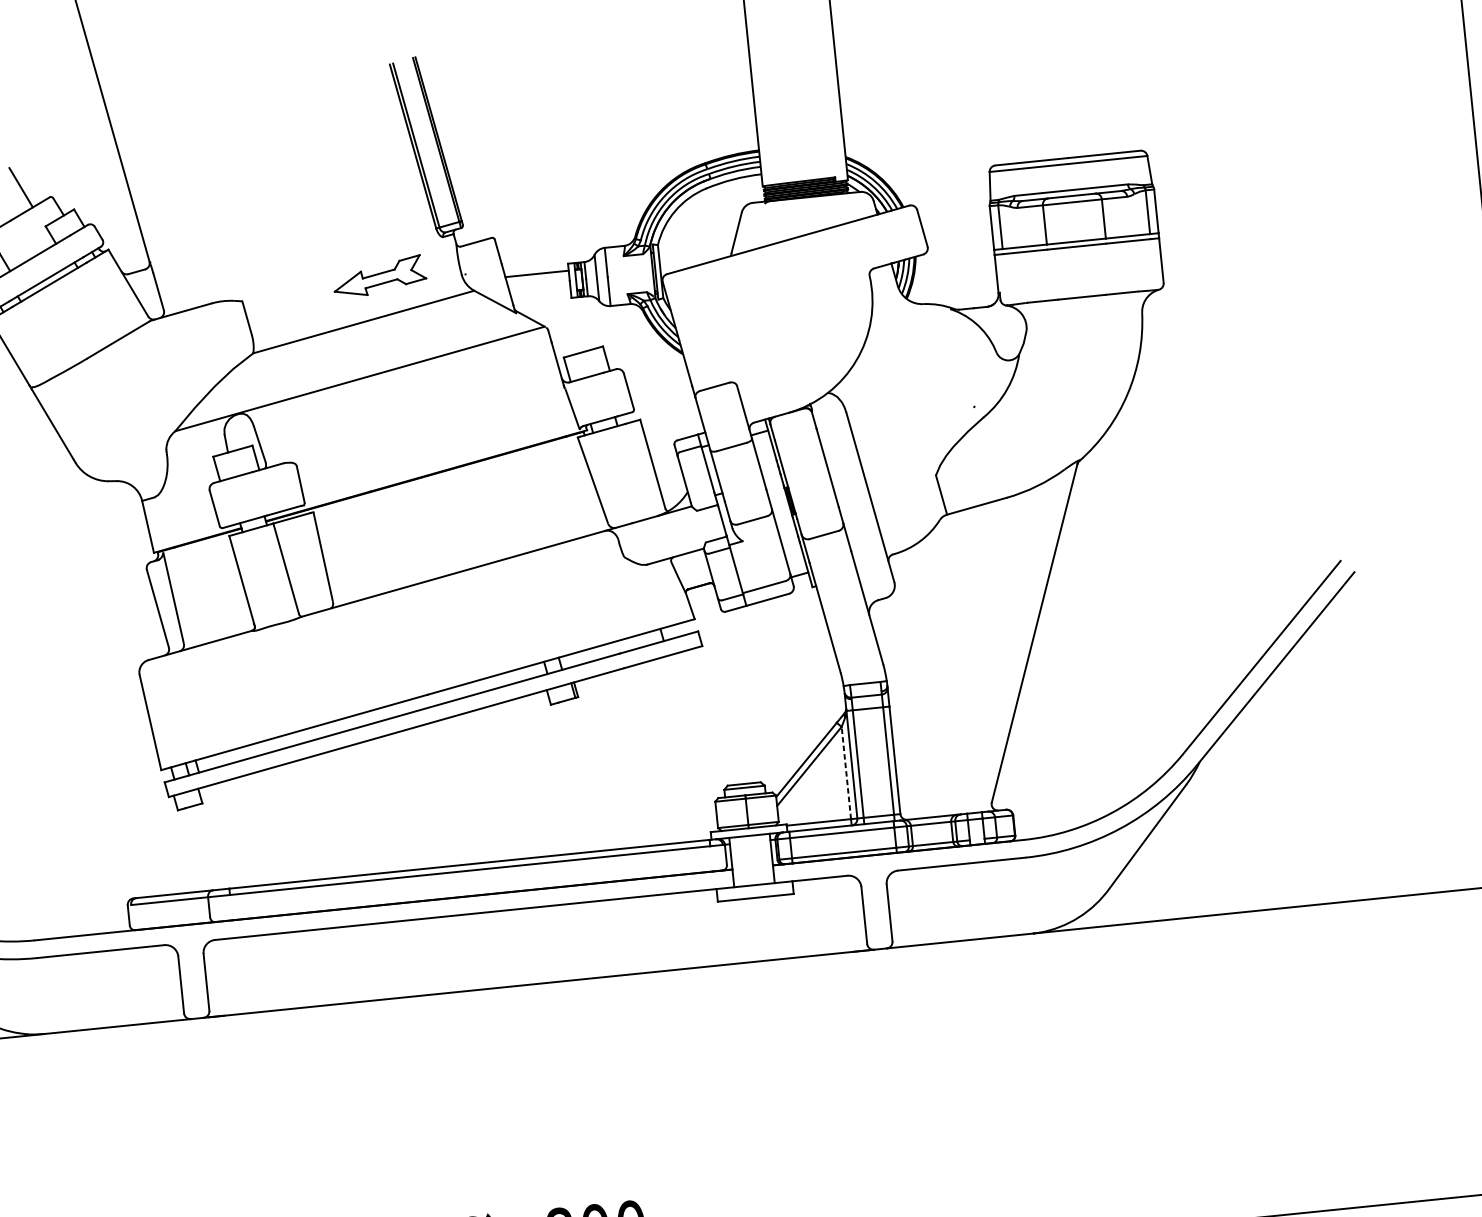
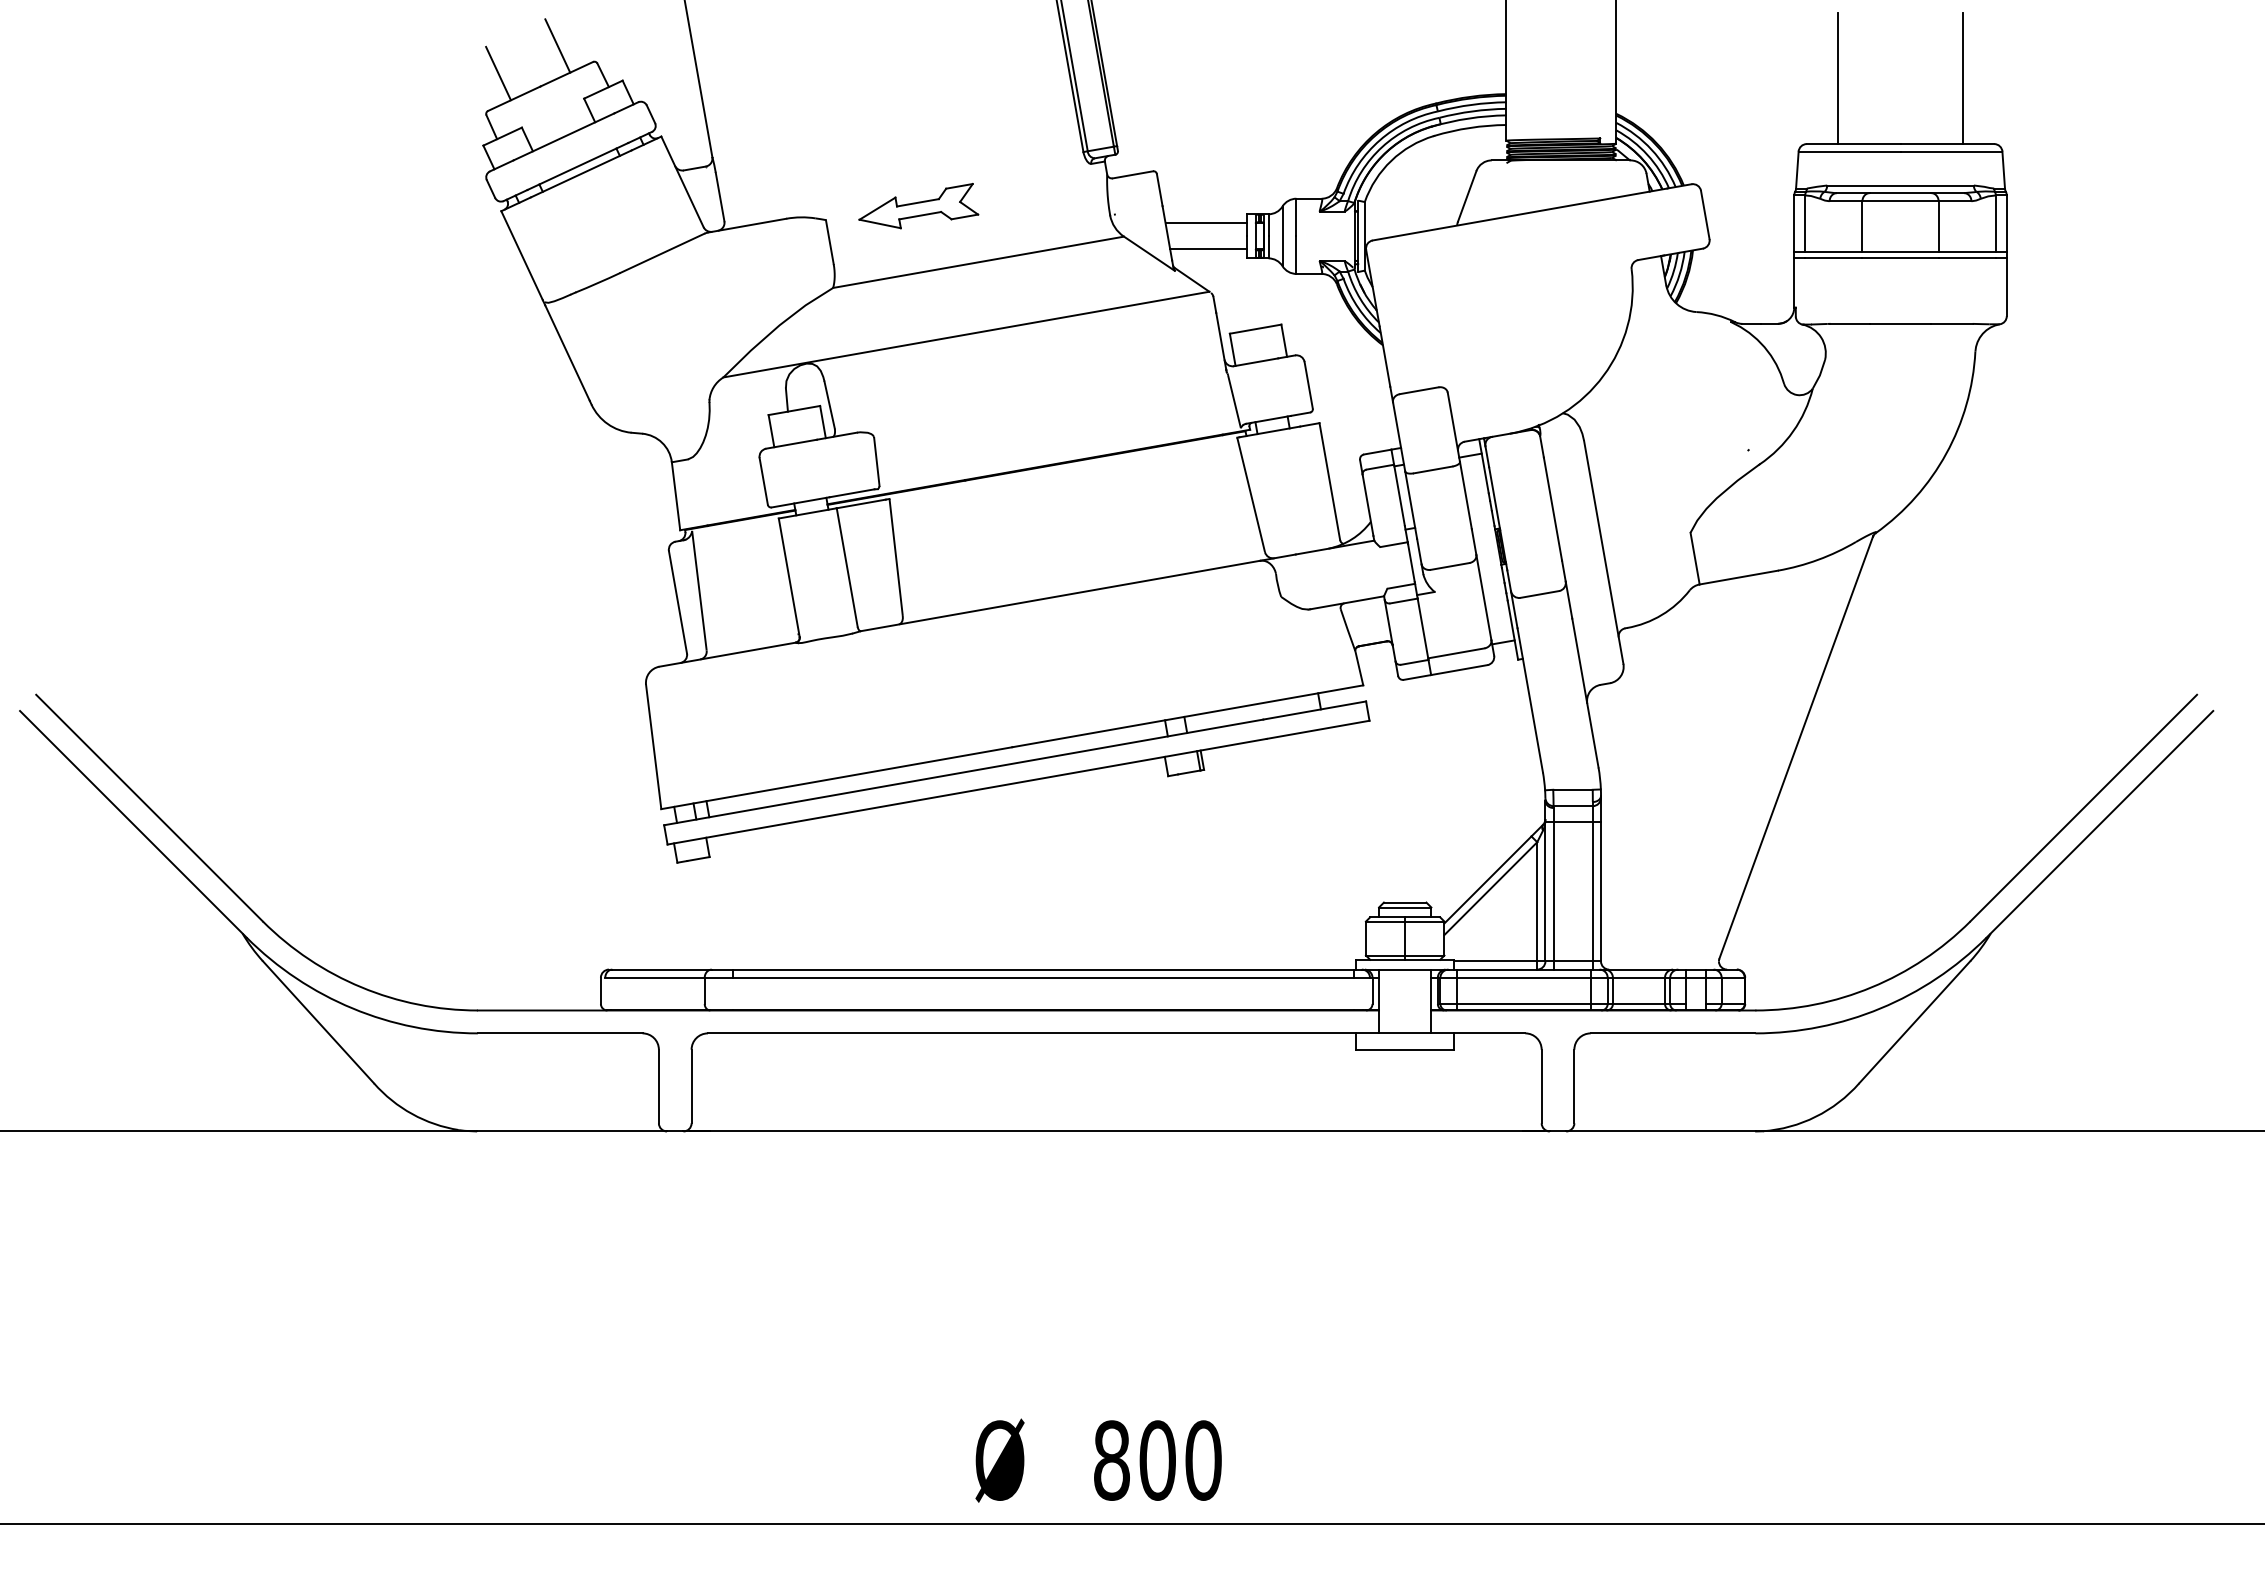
line: (1110, 102) -> (1962, 78), added
line: (1014, 112) -> (1838, 78), added
part: (379, 276) -> (918, 206), moved
line: (540, 294) -> (1208, 249), added
line: (846, 772) -> (1537, 901), dashed -> solid

